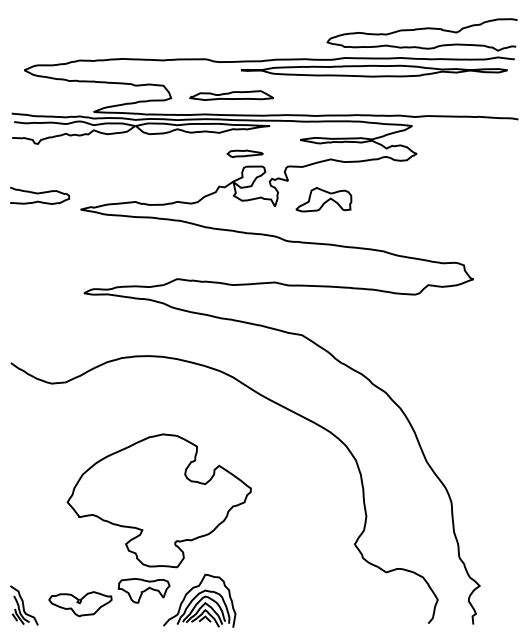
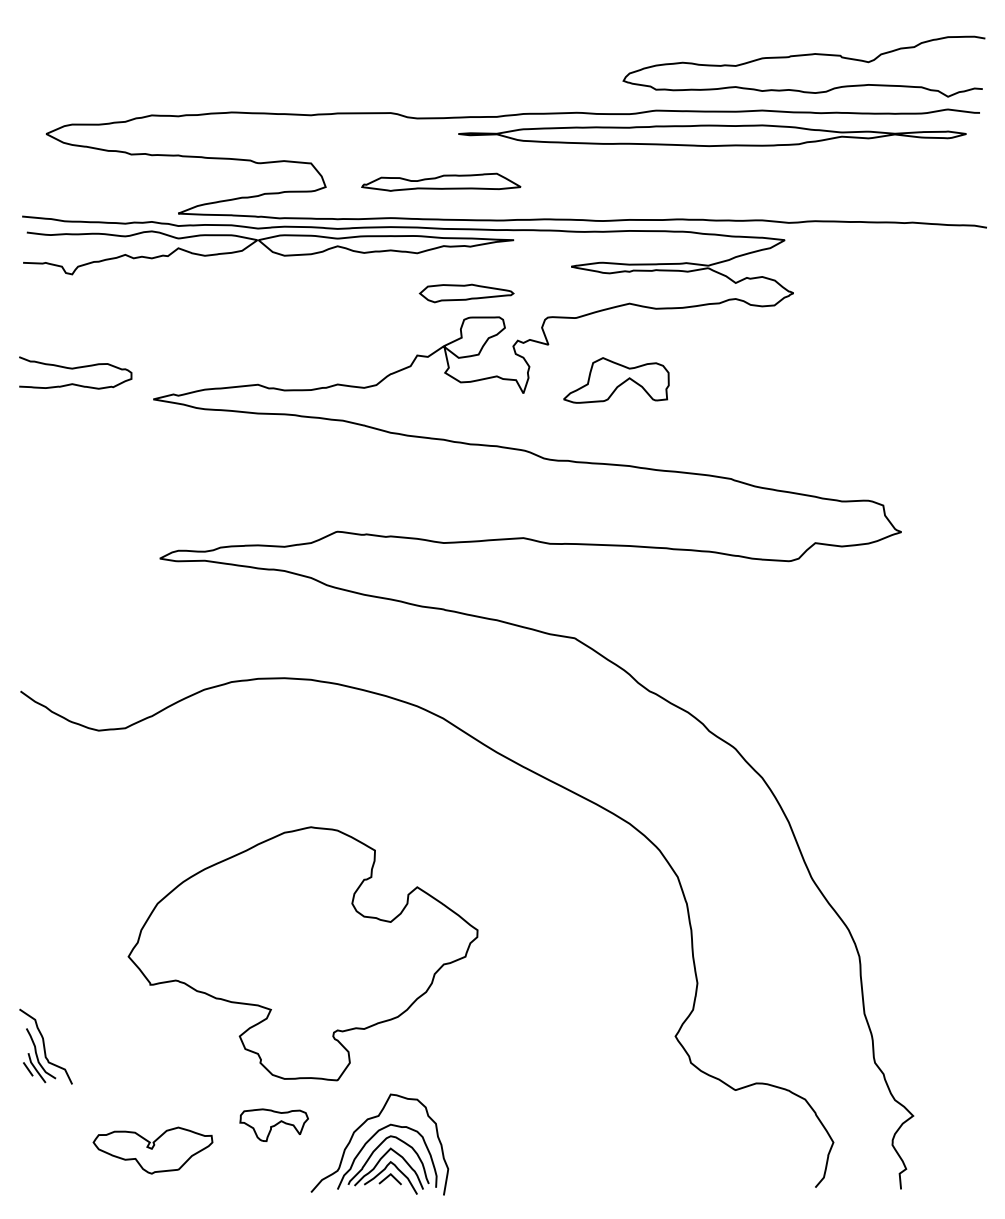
part: (244, 153) -> (465, 292), size x1.4
part: (143, 590) -> (273, 1124), size x0.7
part: (24, 605) -> (46, 1046), moved

